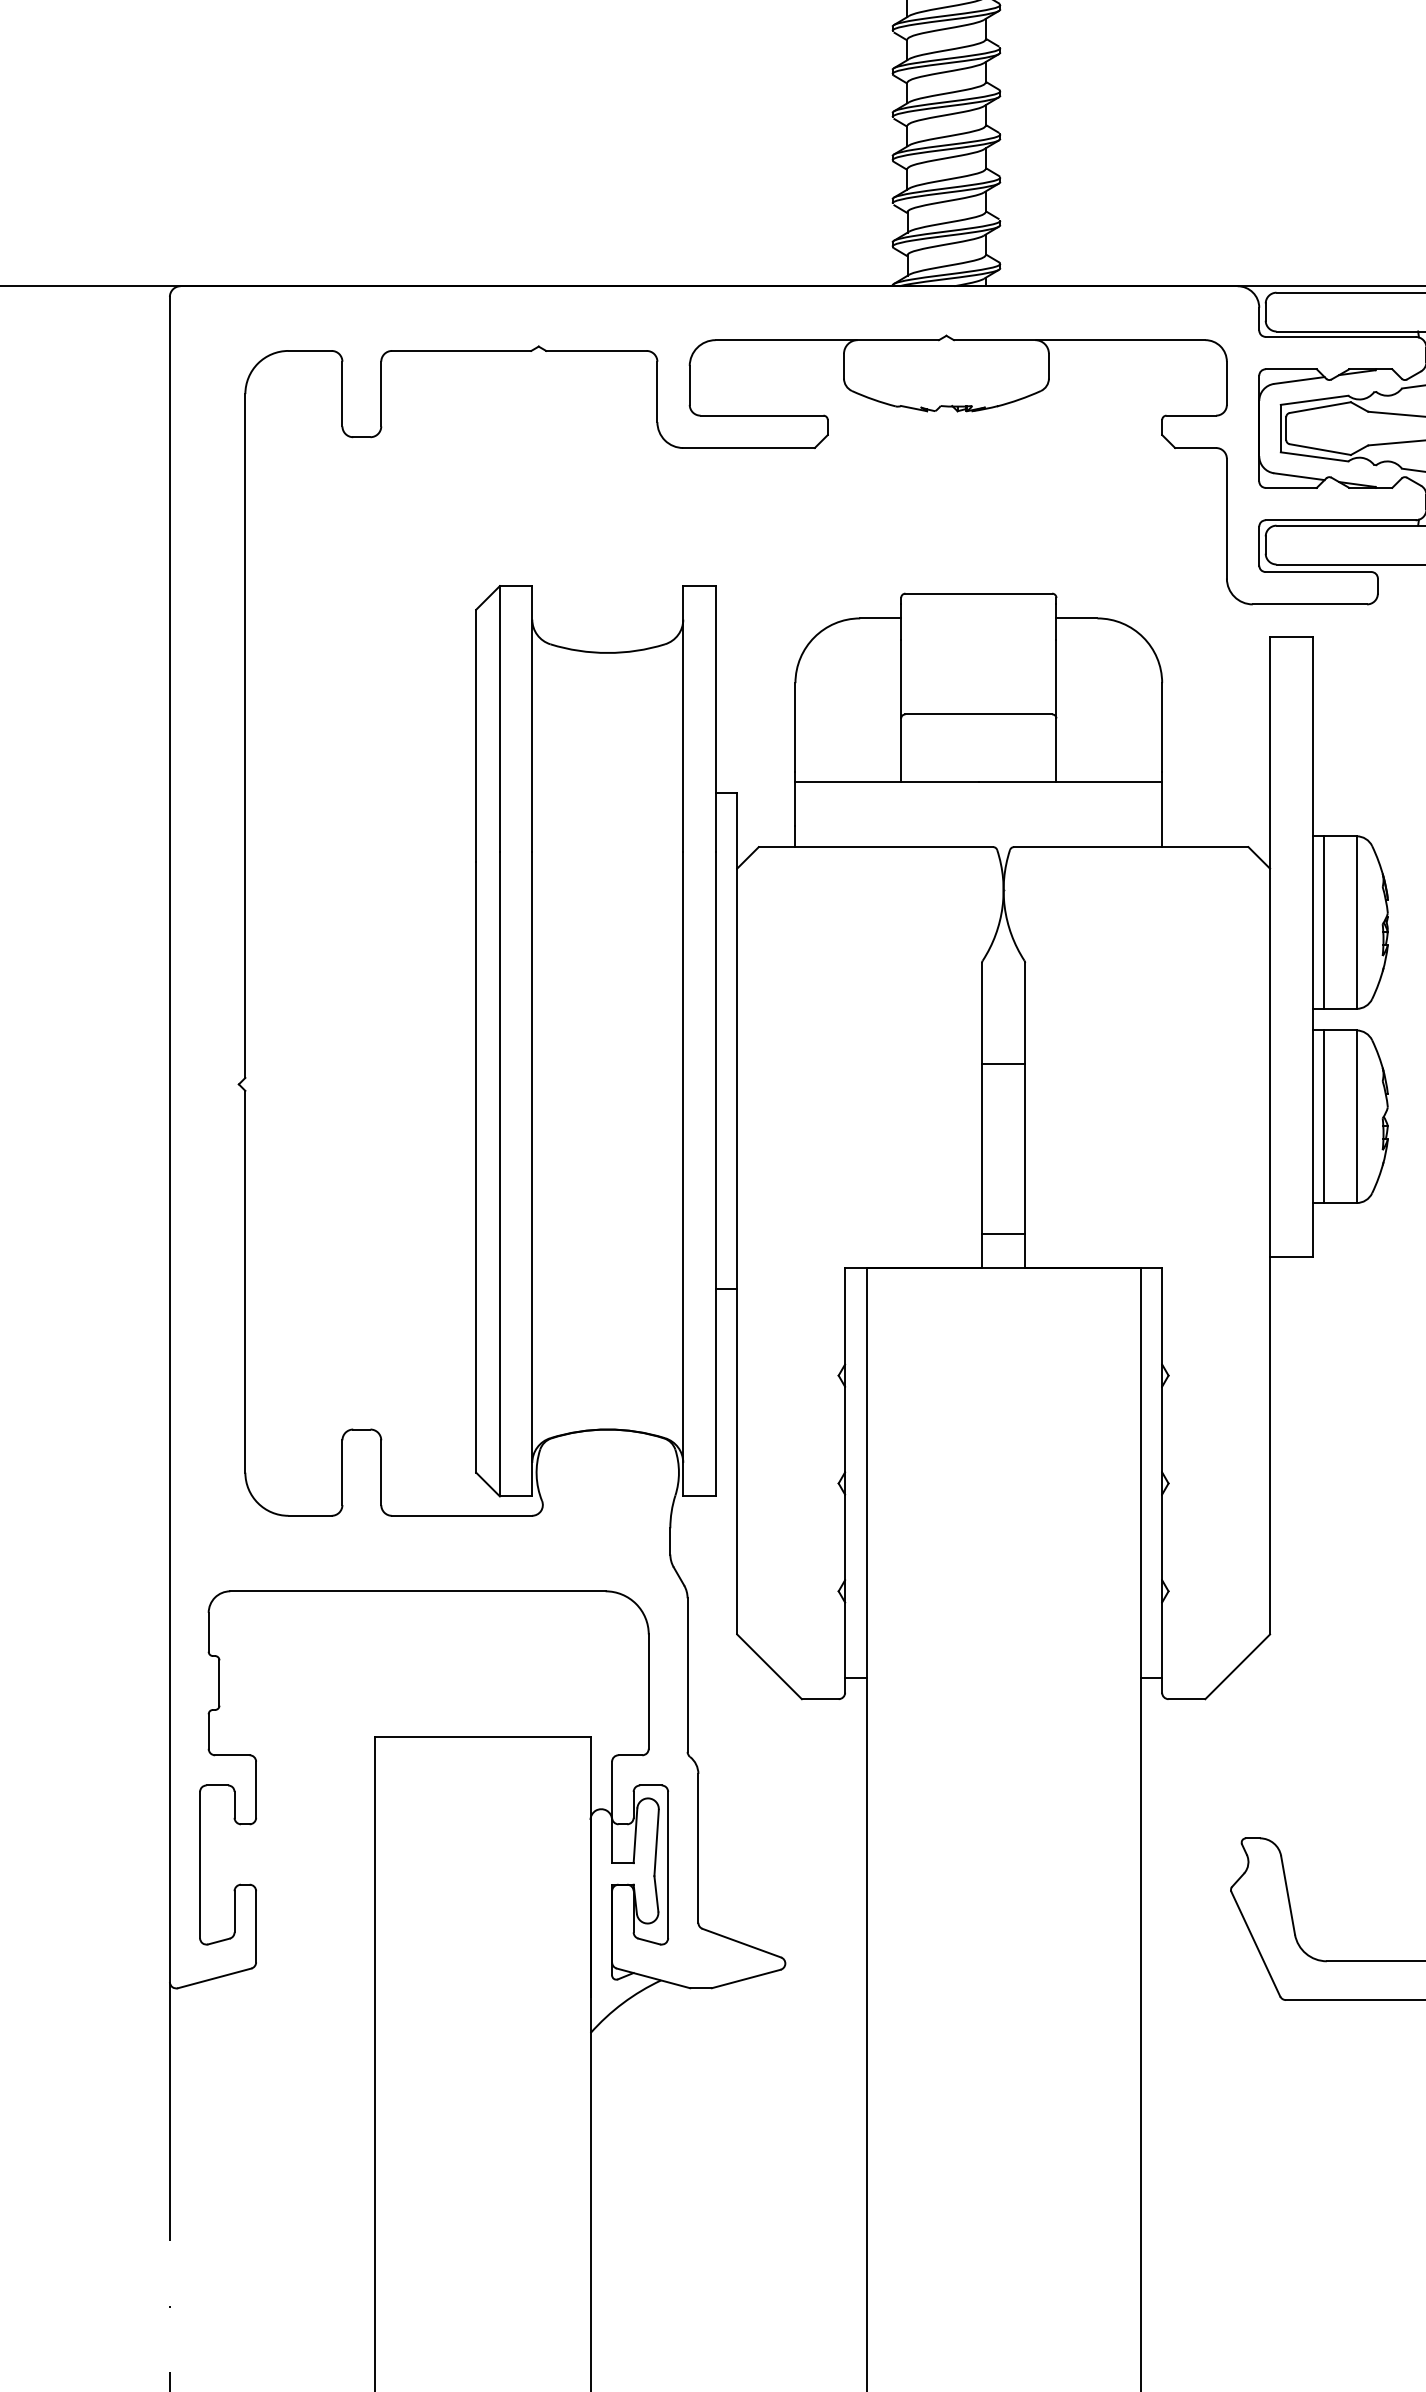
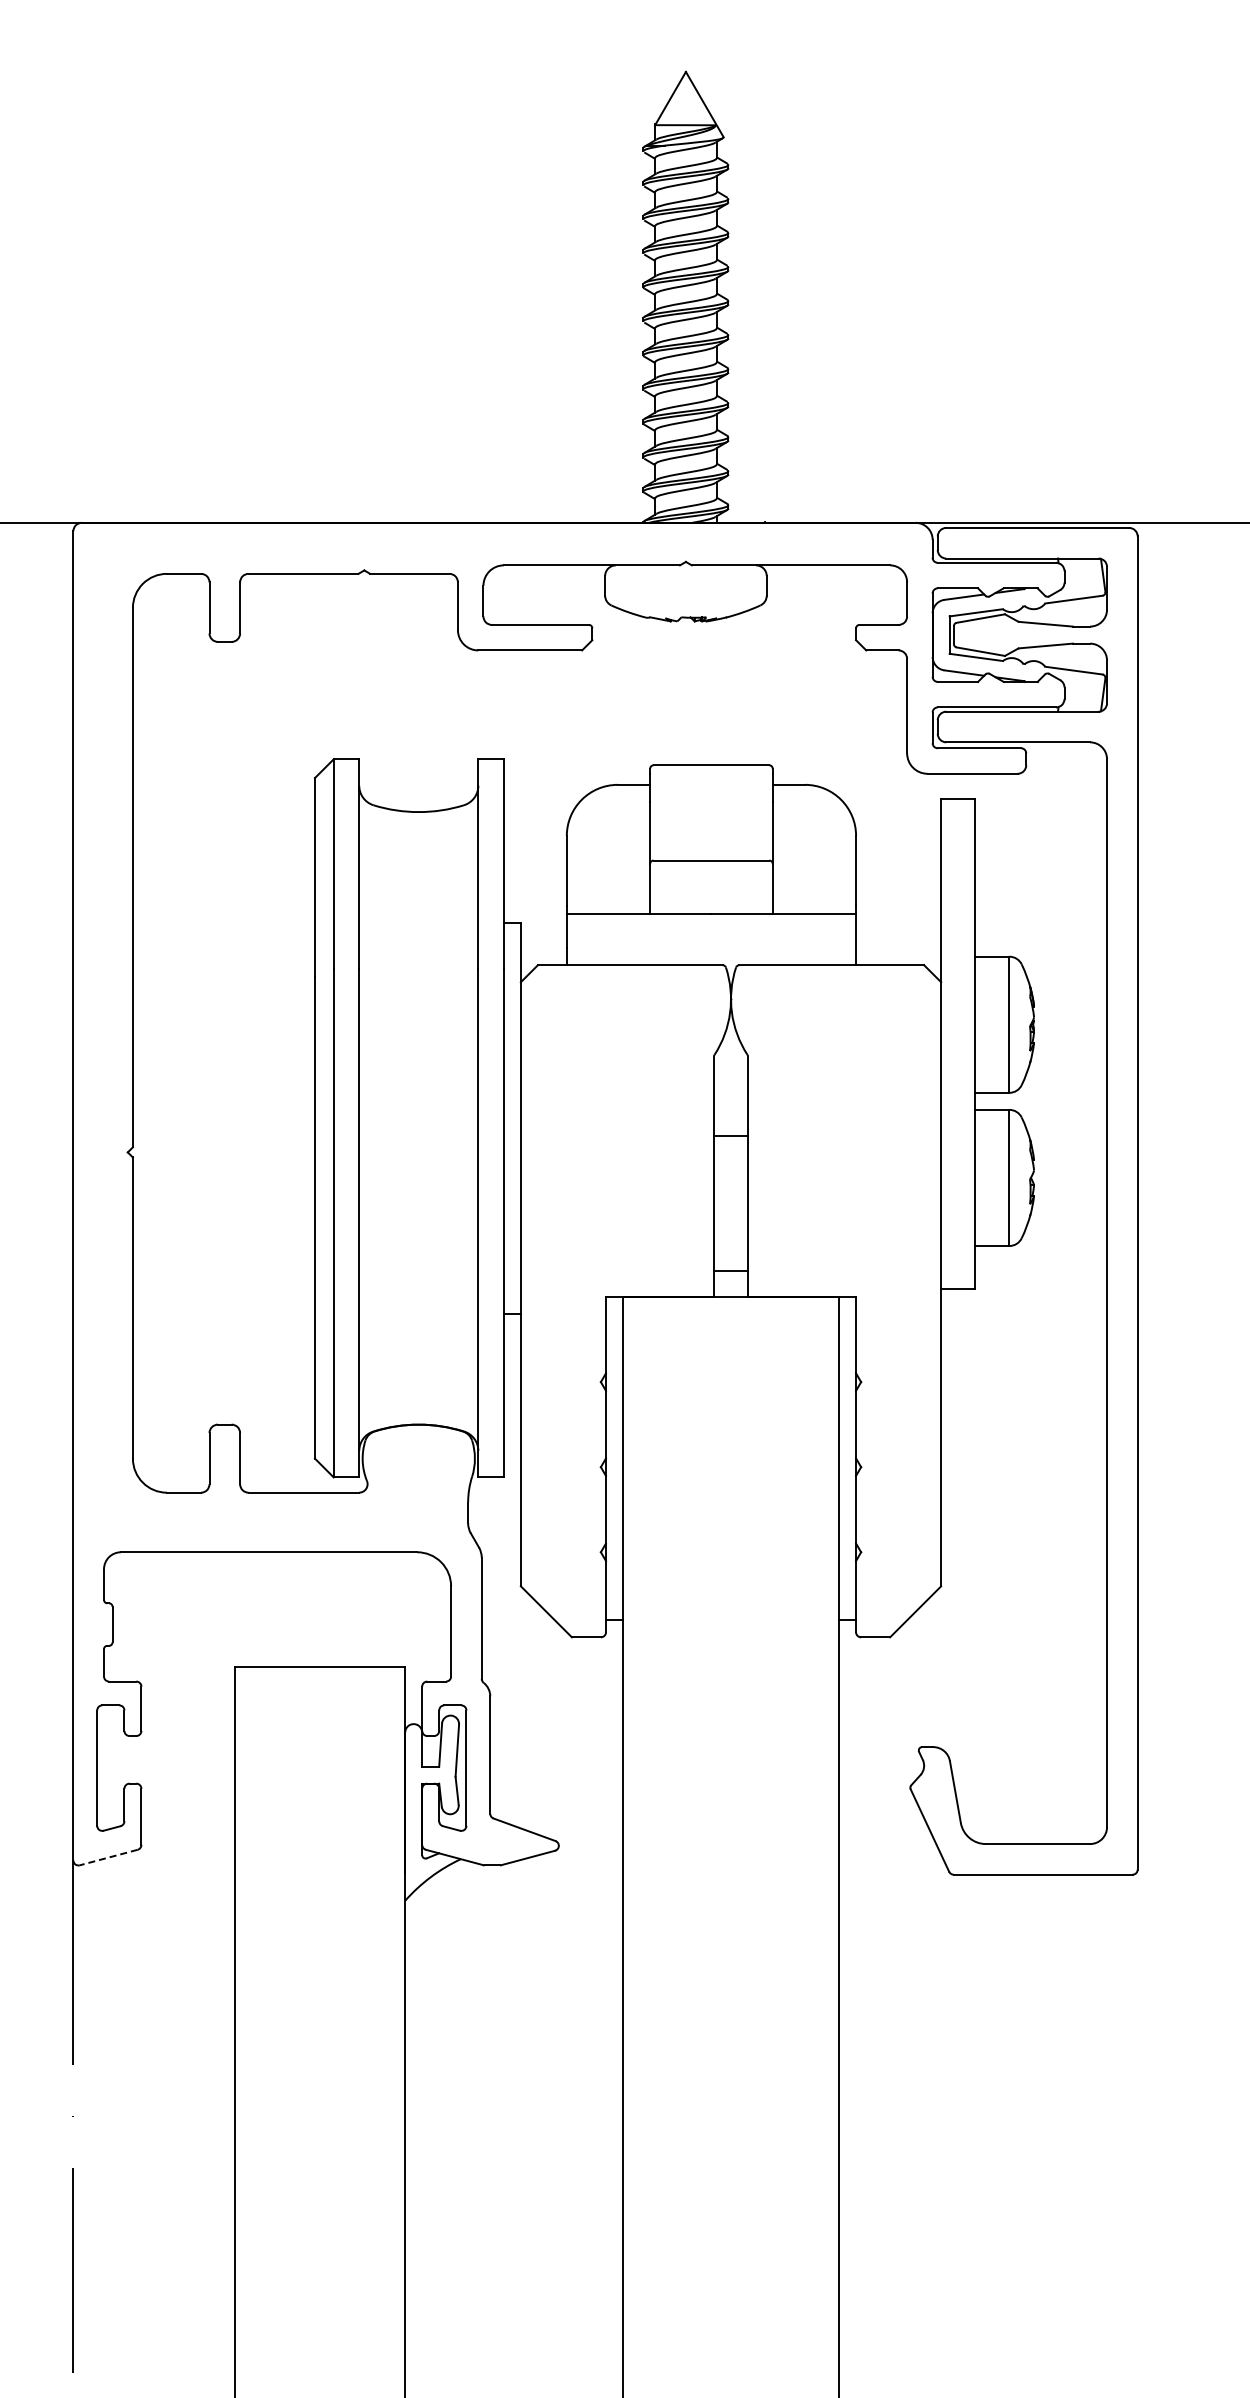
line: (1323, 922) -> (983, 1024), removed
line: (1323, 1116) -> (983, 1177), removed
line: (214, 1978) -> (108, 1857), solid -> dashed

